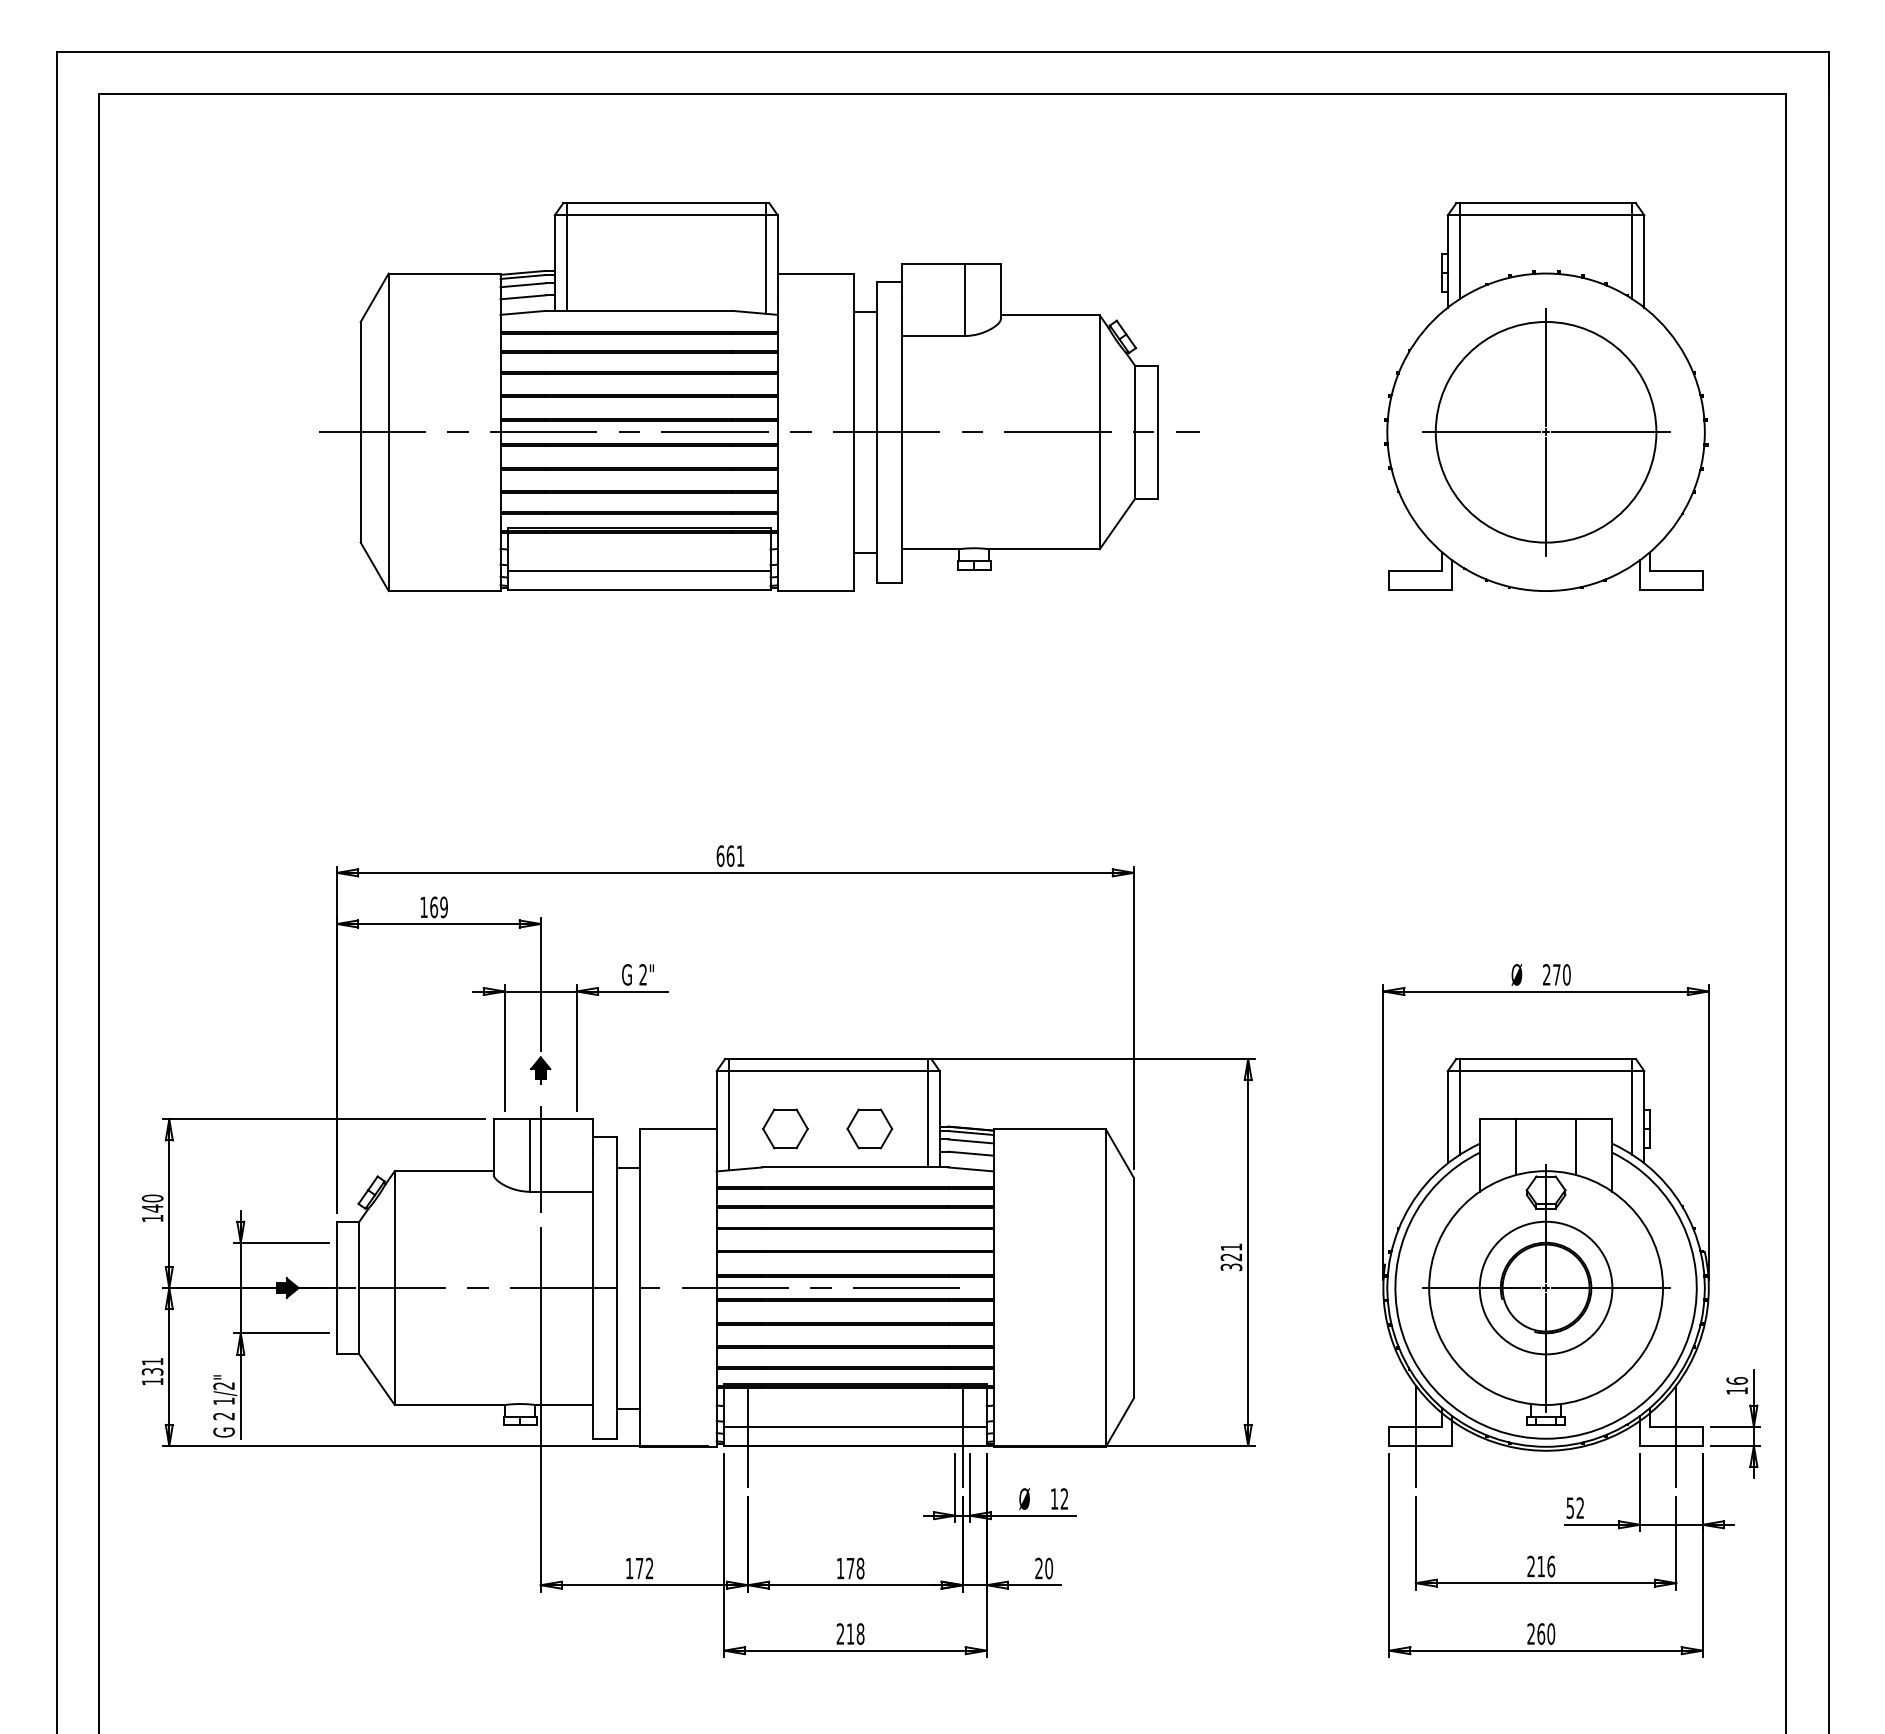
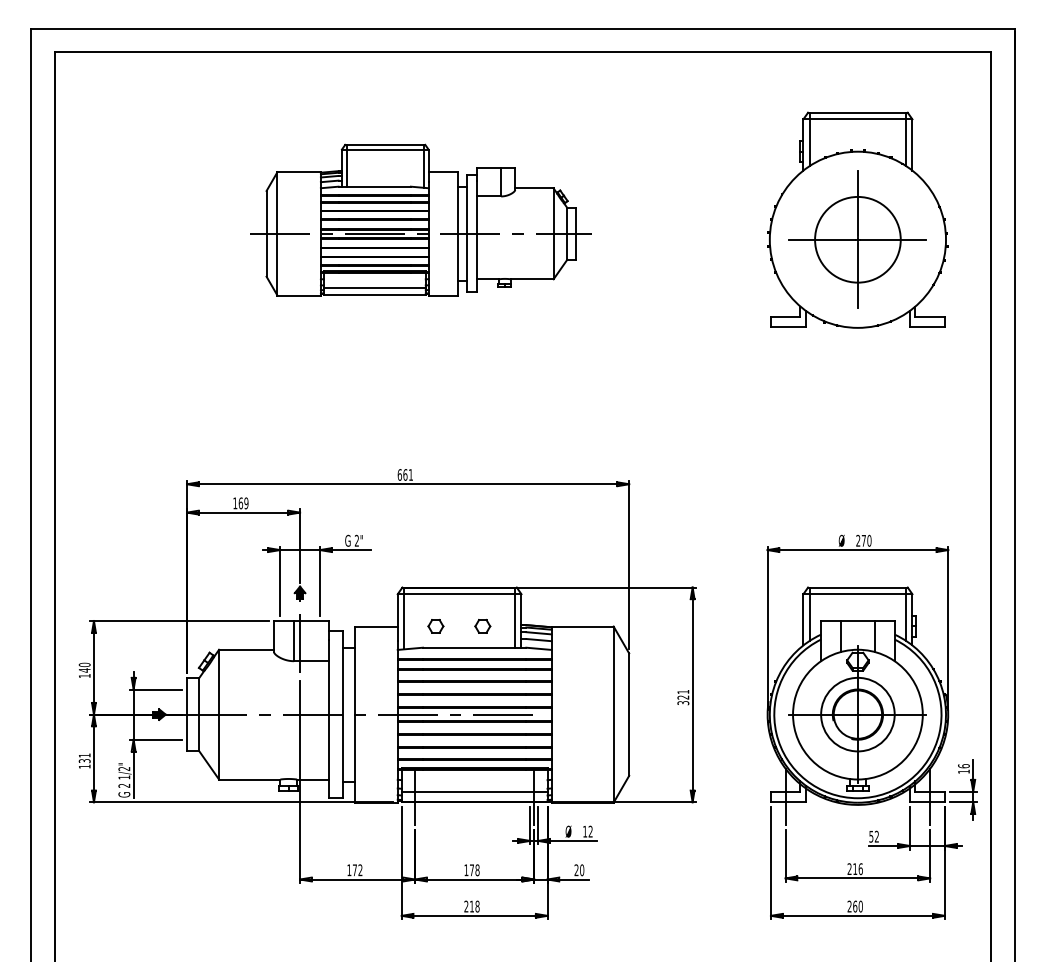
part: (759, 395) -> (421, 219), size x0.7
circle: (1545, 431) -> (857, 239), size x0.7
part: (784, 1129) -> (435, 626), size x0.6
part: (869, 1129) -> (482, 626), size x0.6

